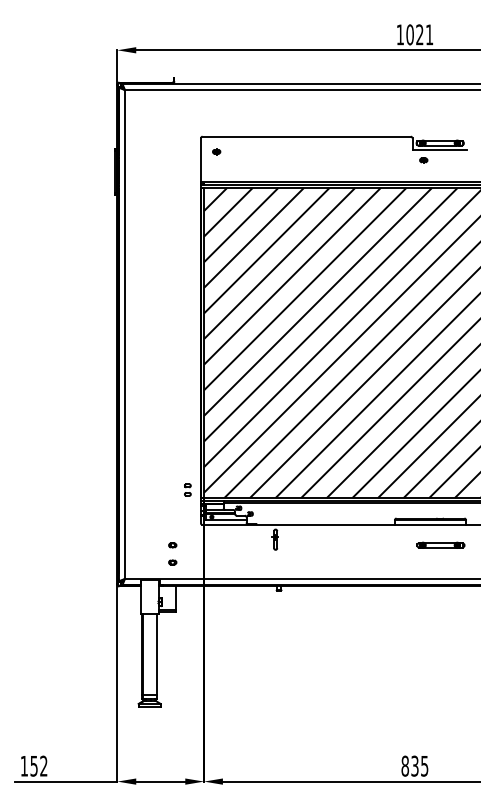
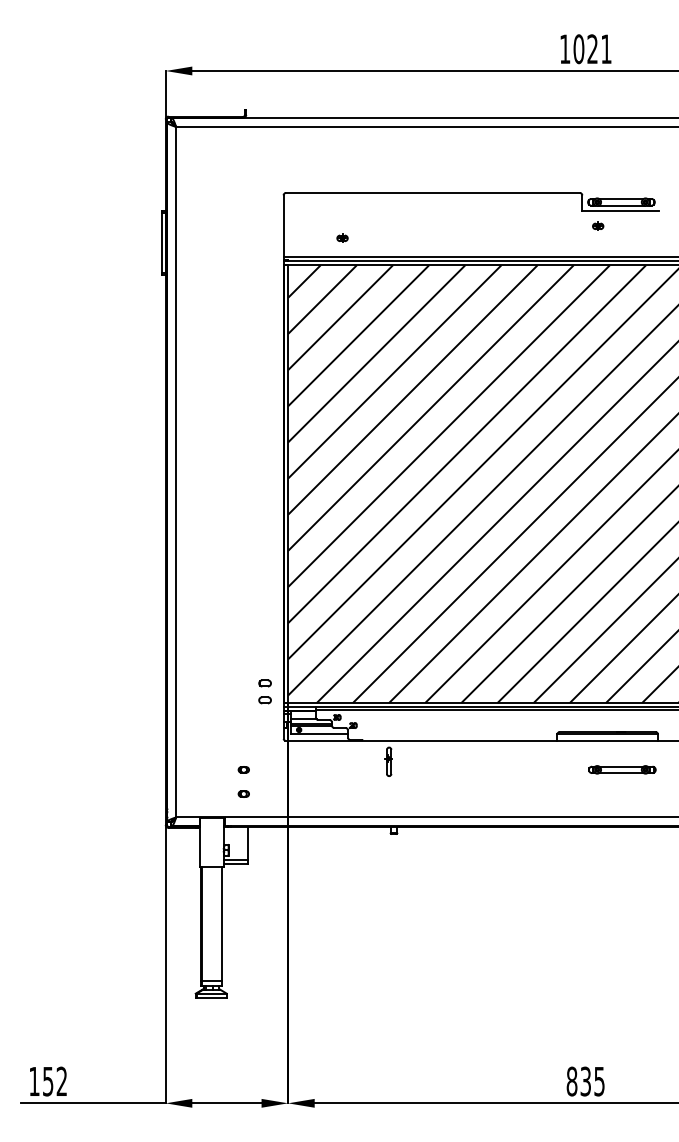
part: (216, 151) -> (342, 237), moved
part: (187, 489) -> (264, 690), size x1.4

